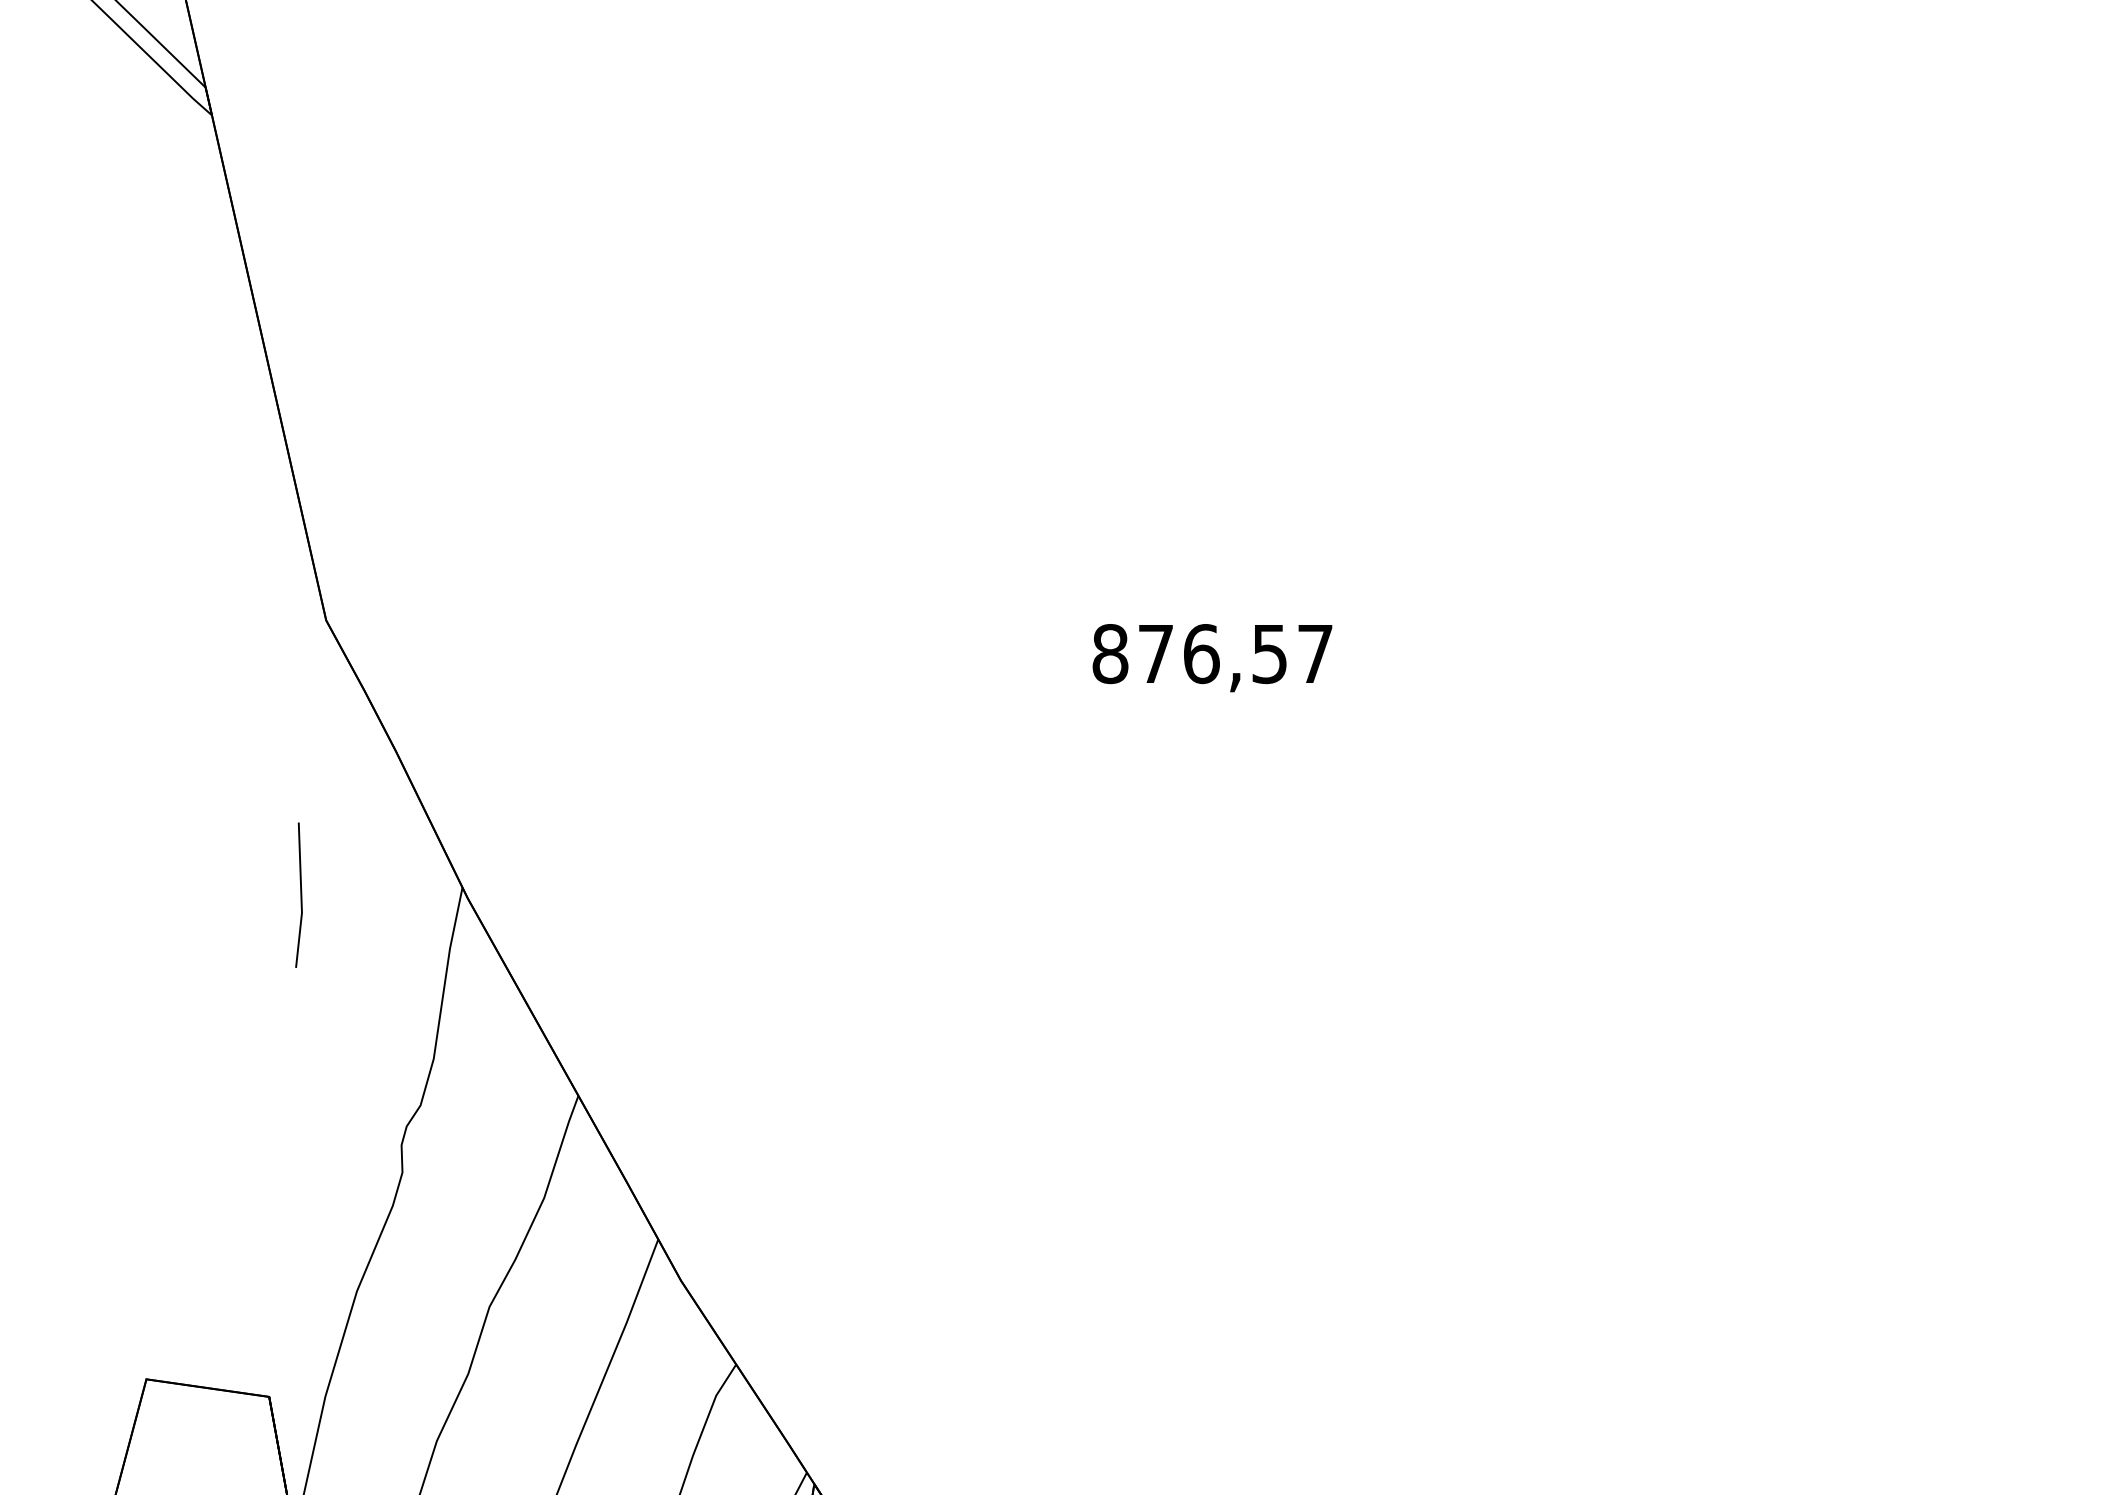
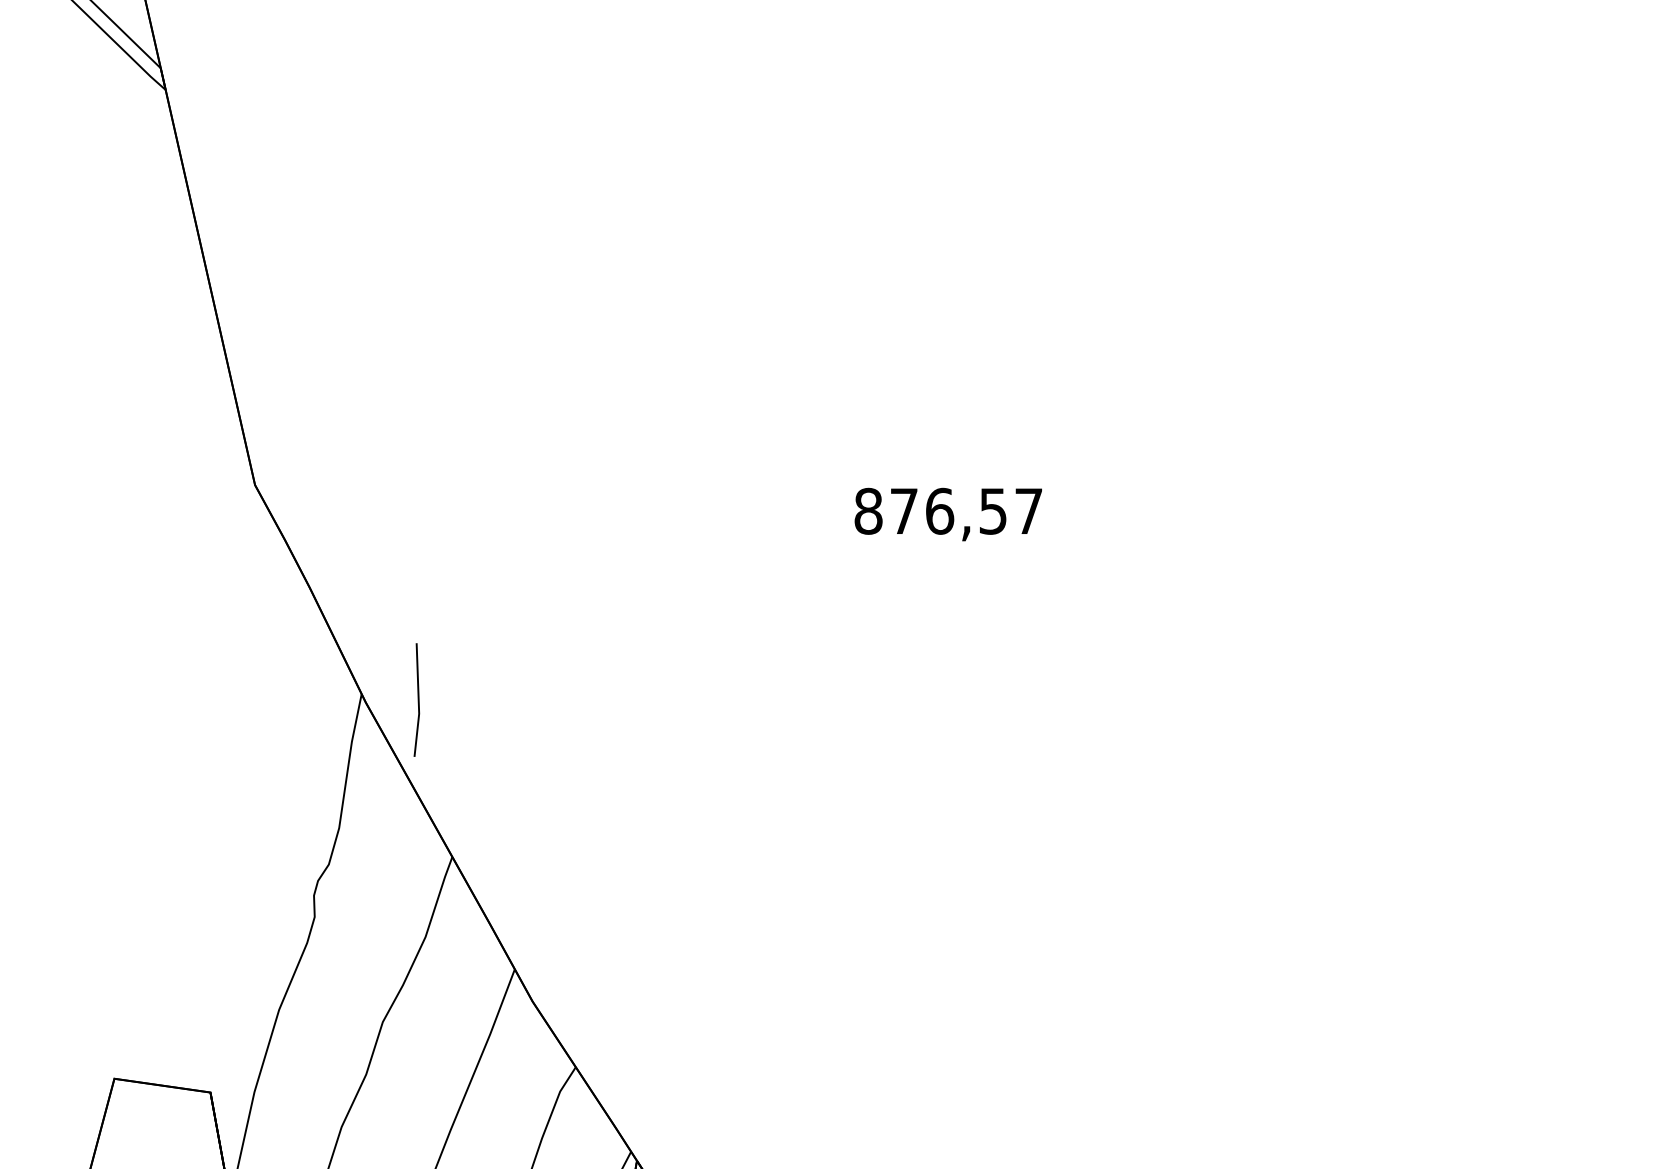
part: (298, 894) -> (416, 699), moved

